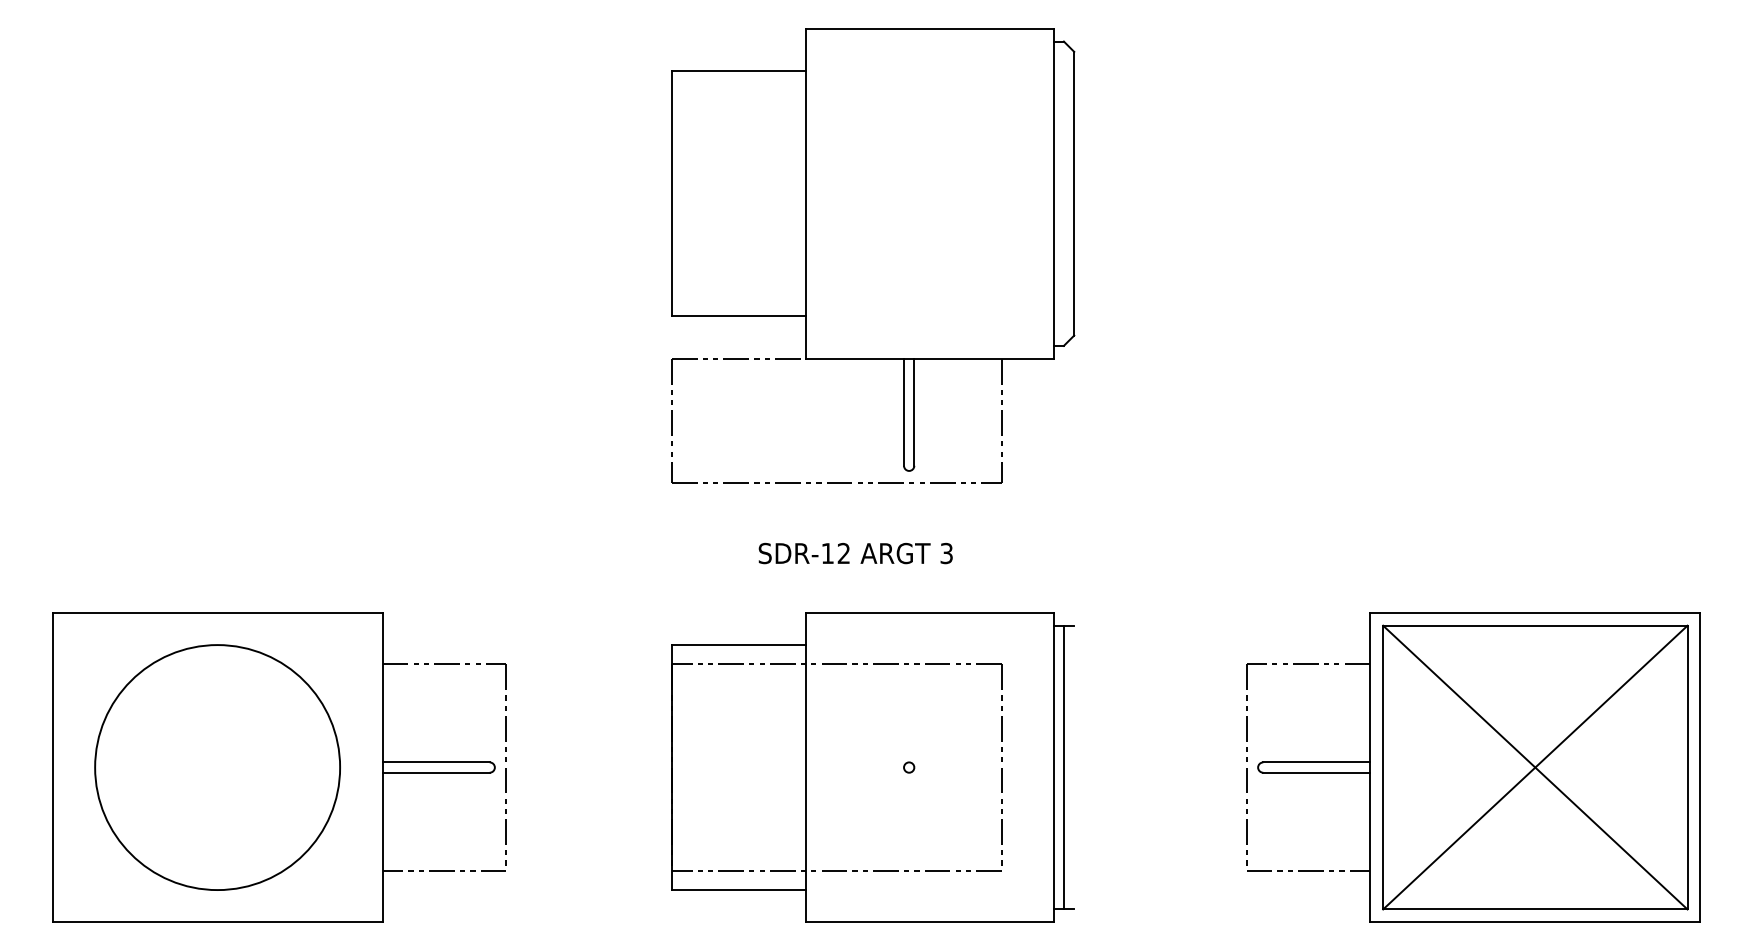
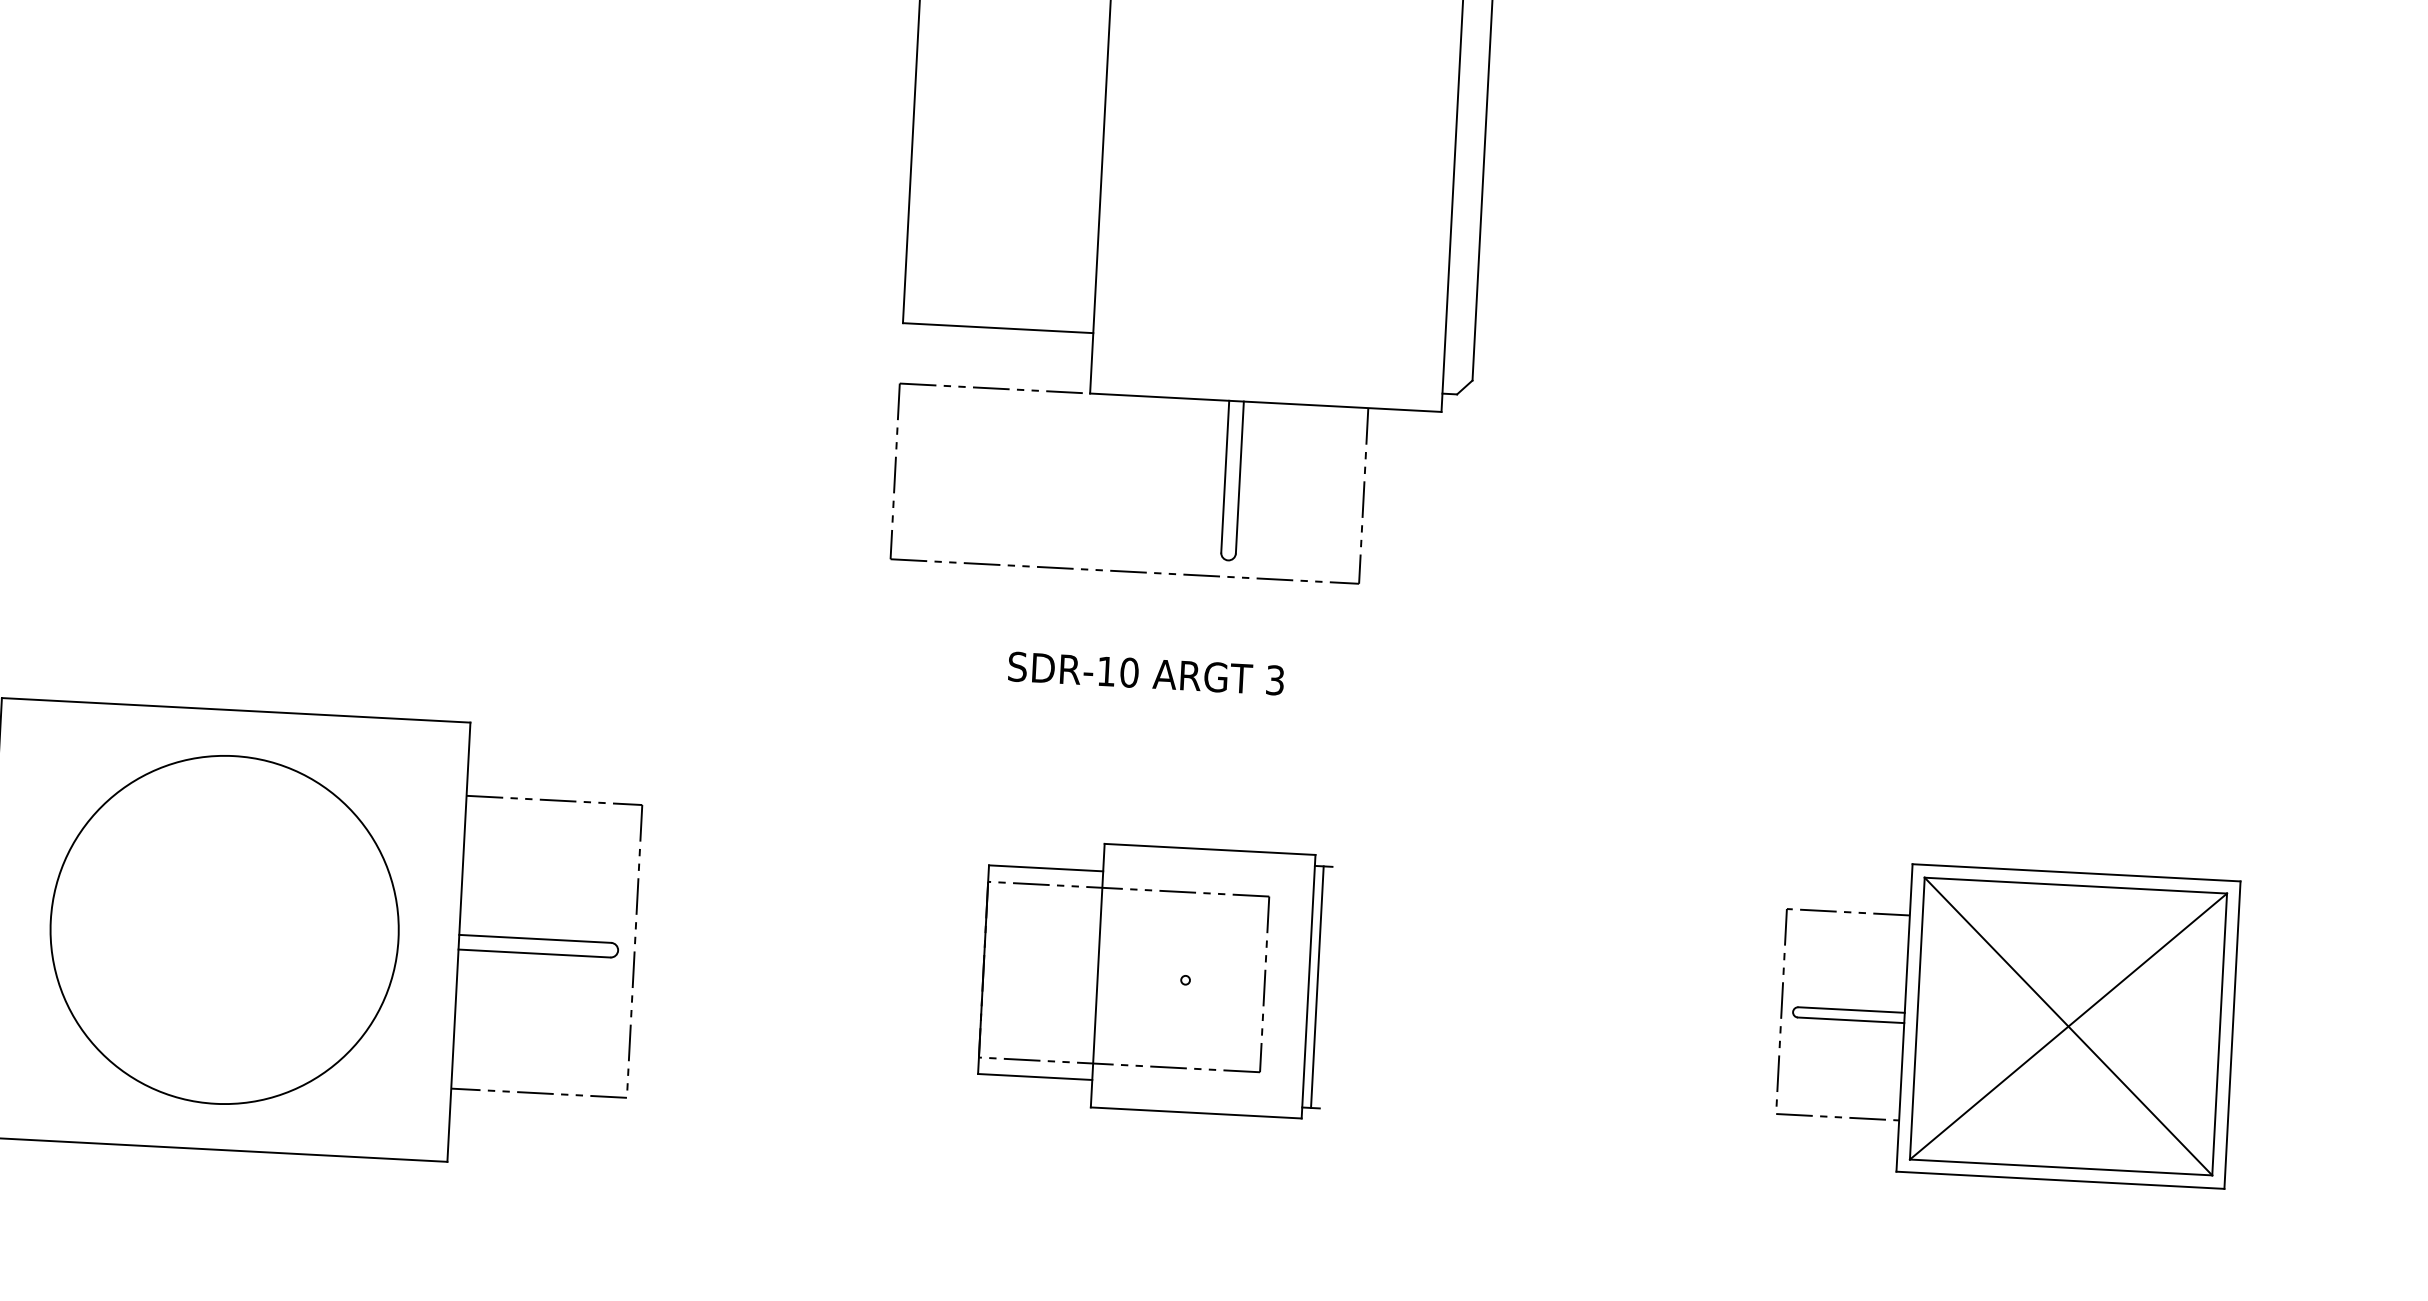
text: (843, 553) -> (1128, 672), SDR-12 -> SDR-10
part: (872, 767) -> (1154, 978), size x0.6
part: (1473, 767) -> (2007, 1023), size x0.7

